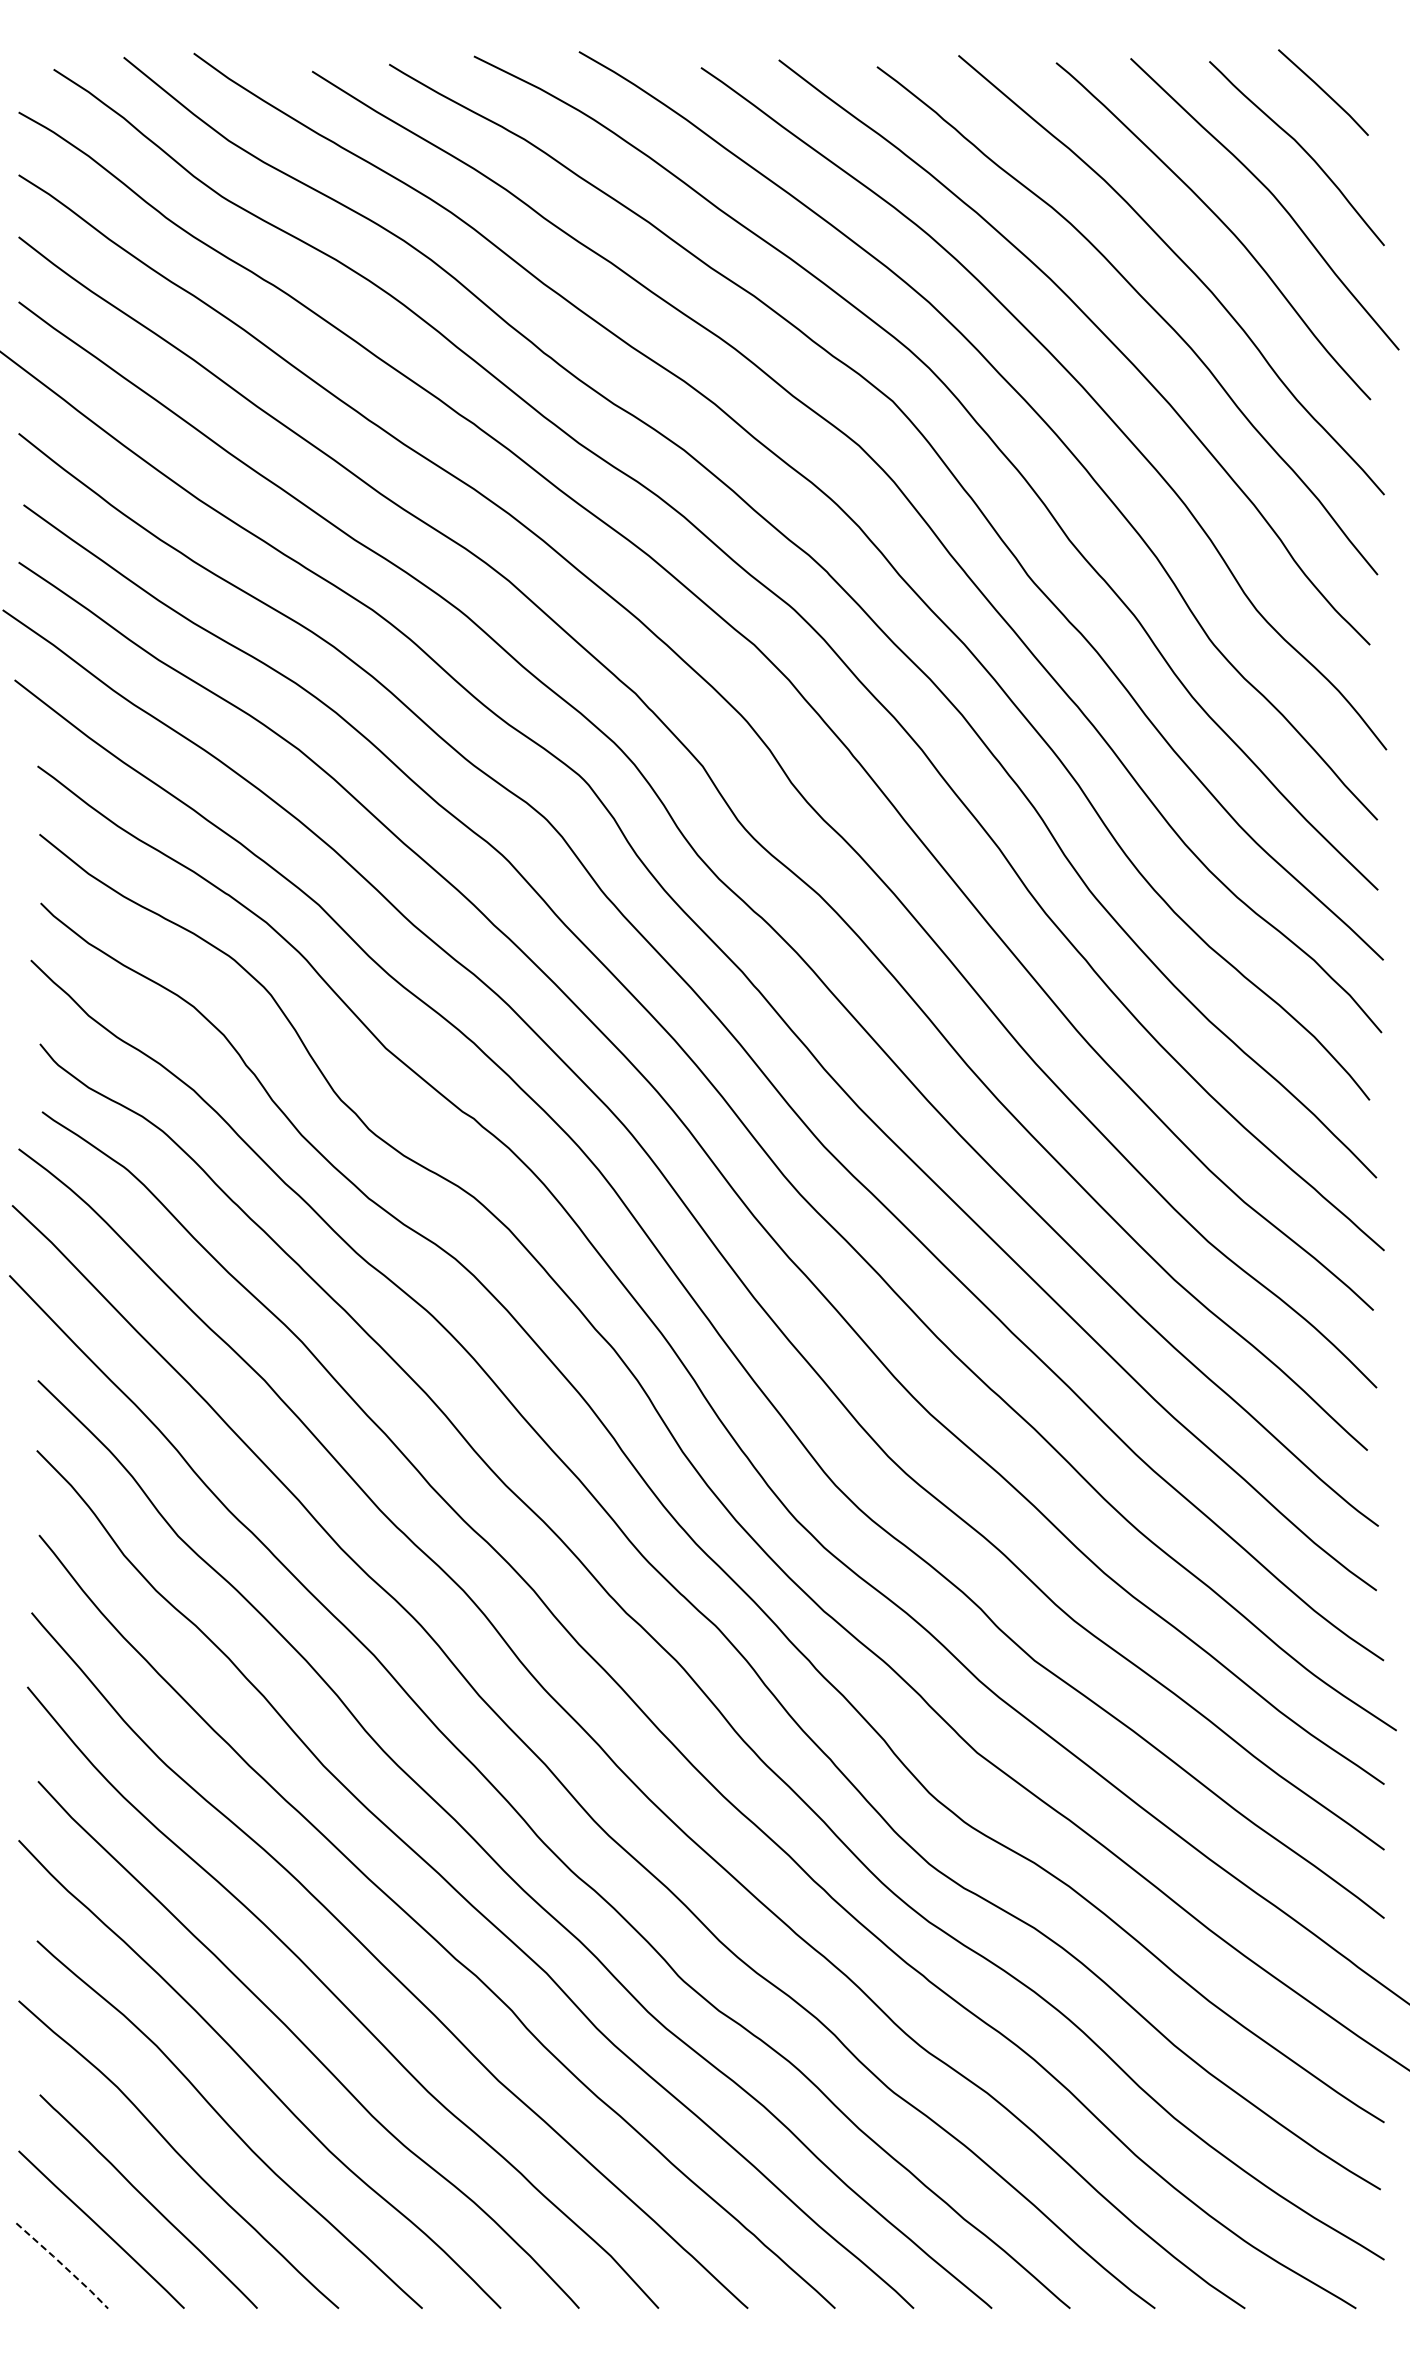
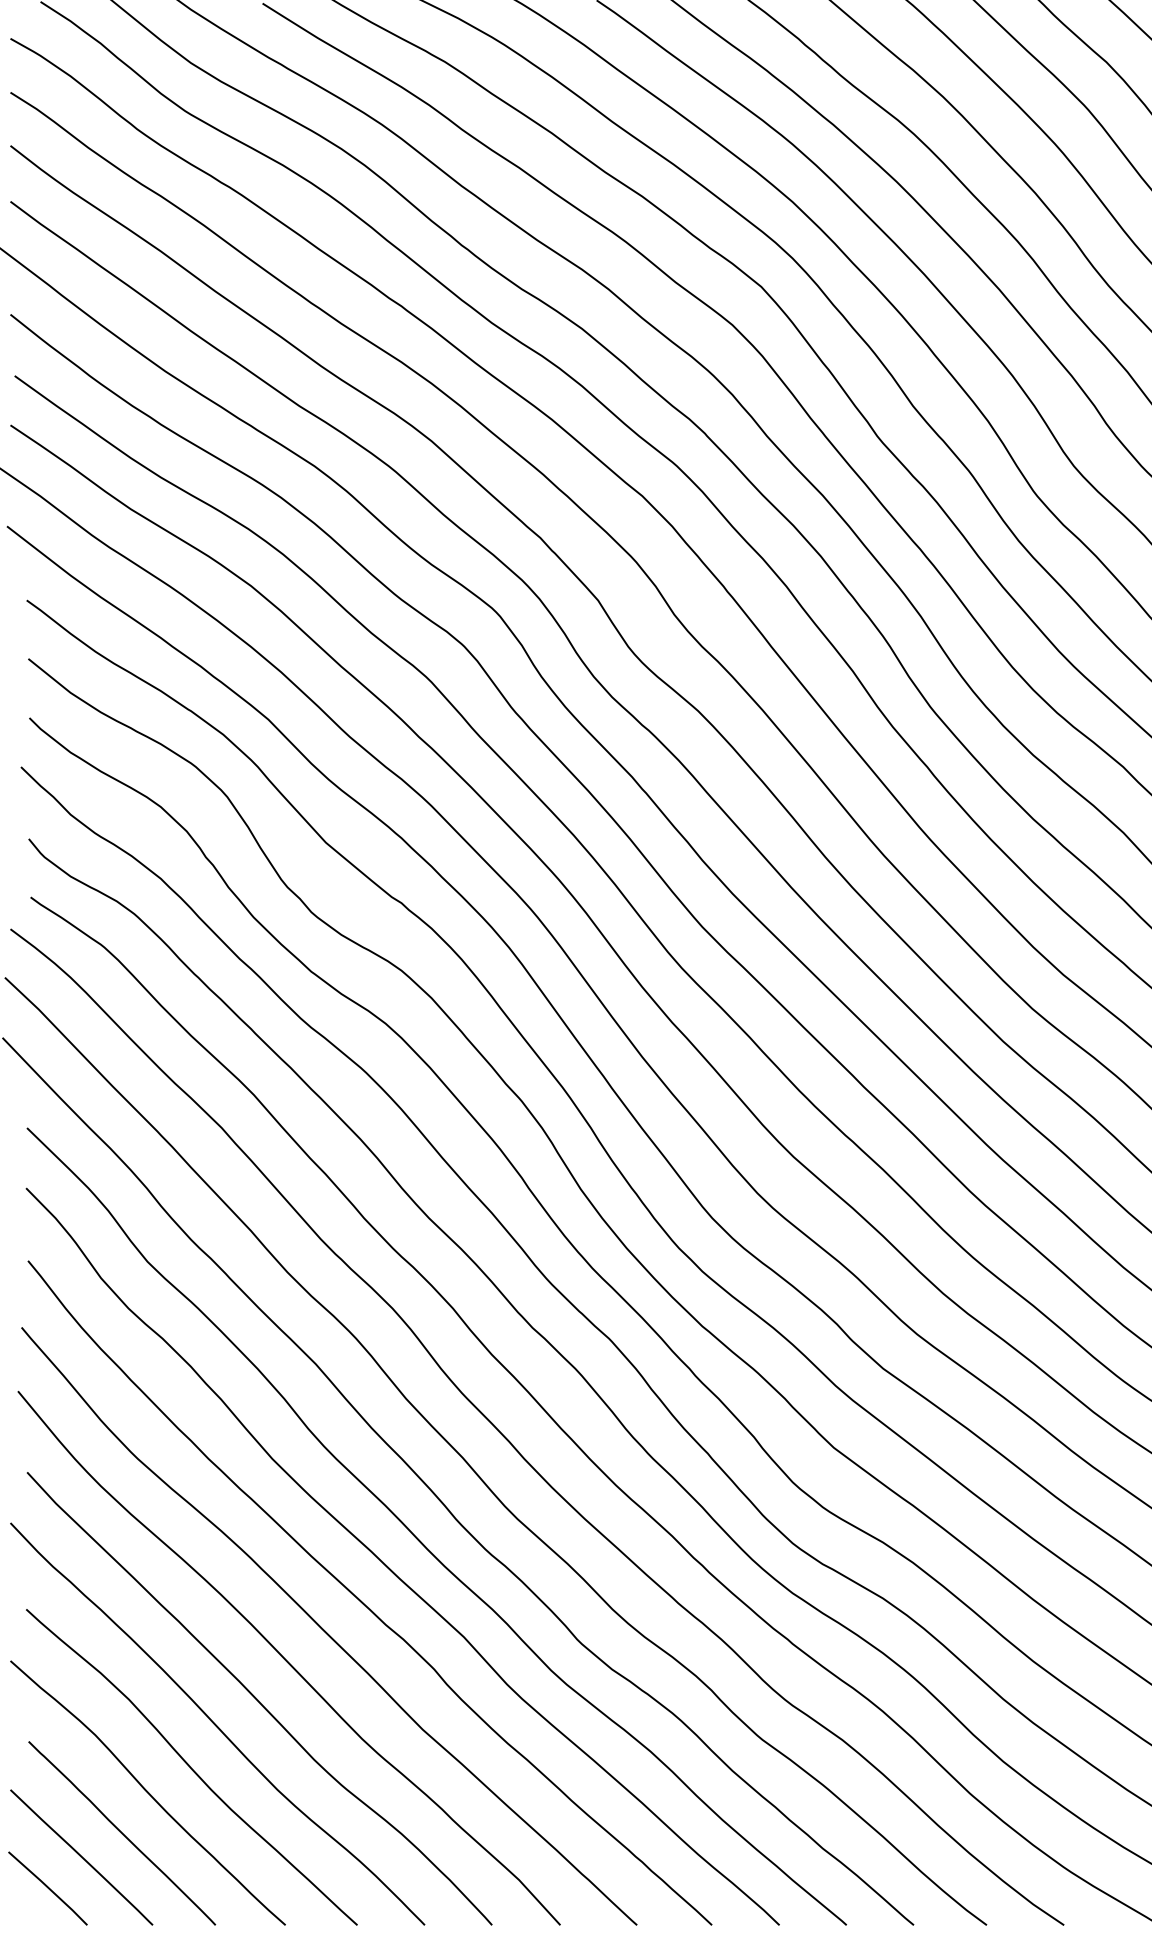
line: (63, 2265) -> (49, 1888), dashed -> solid

